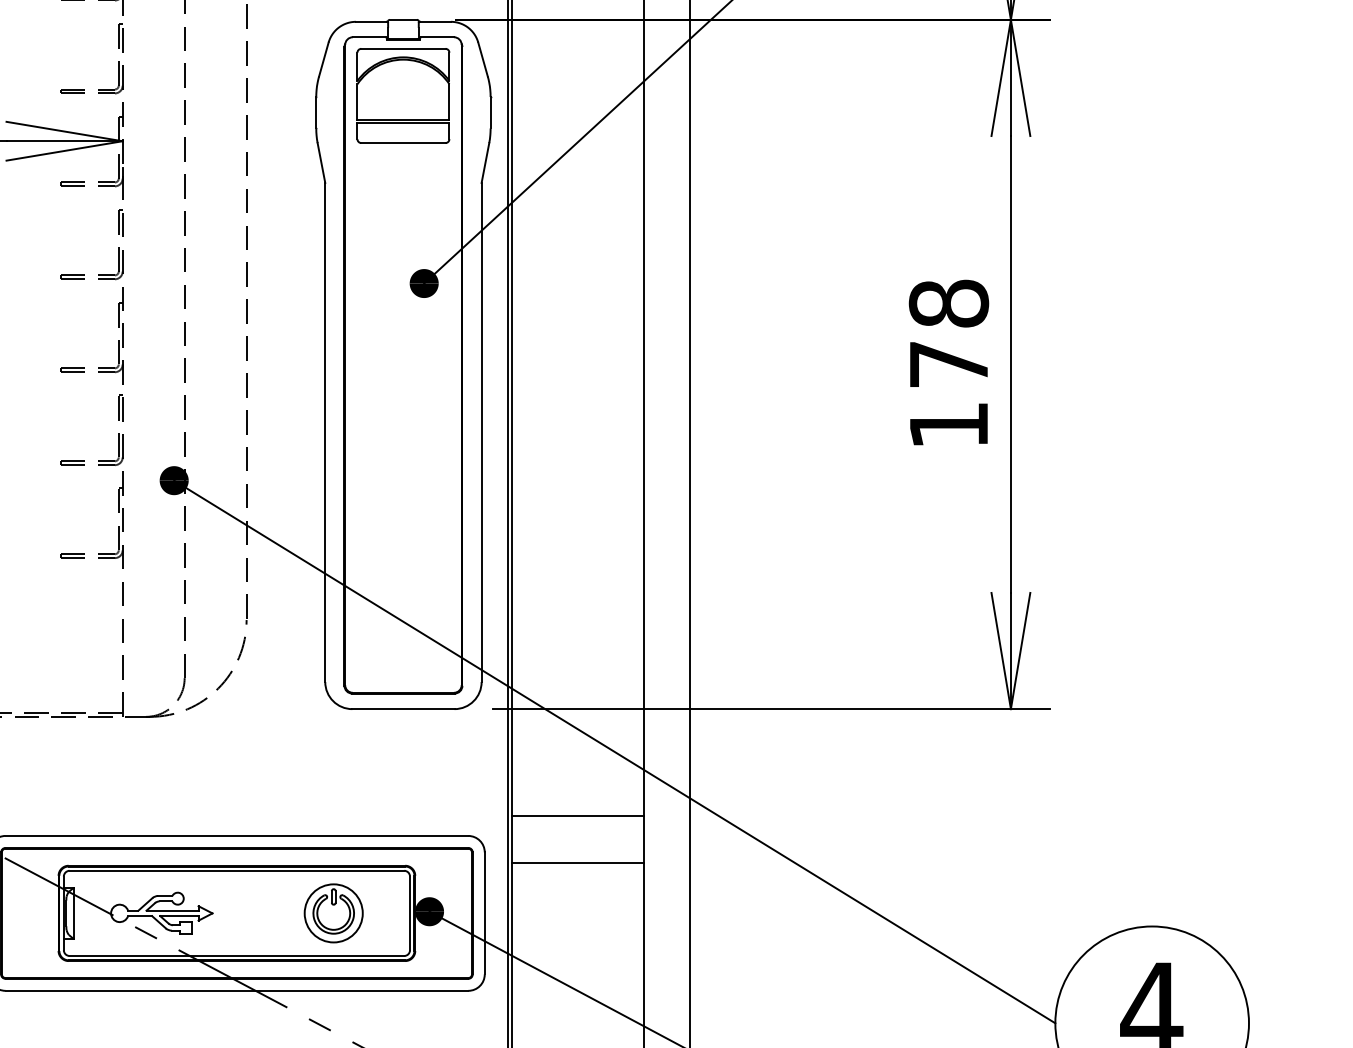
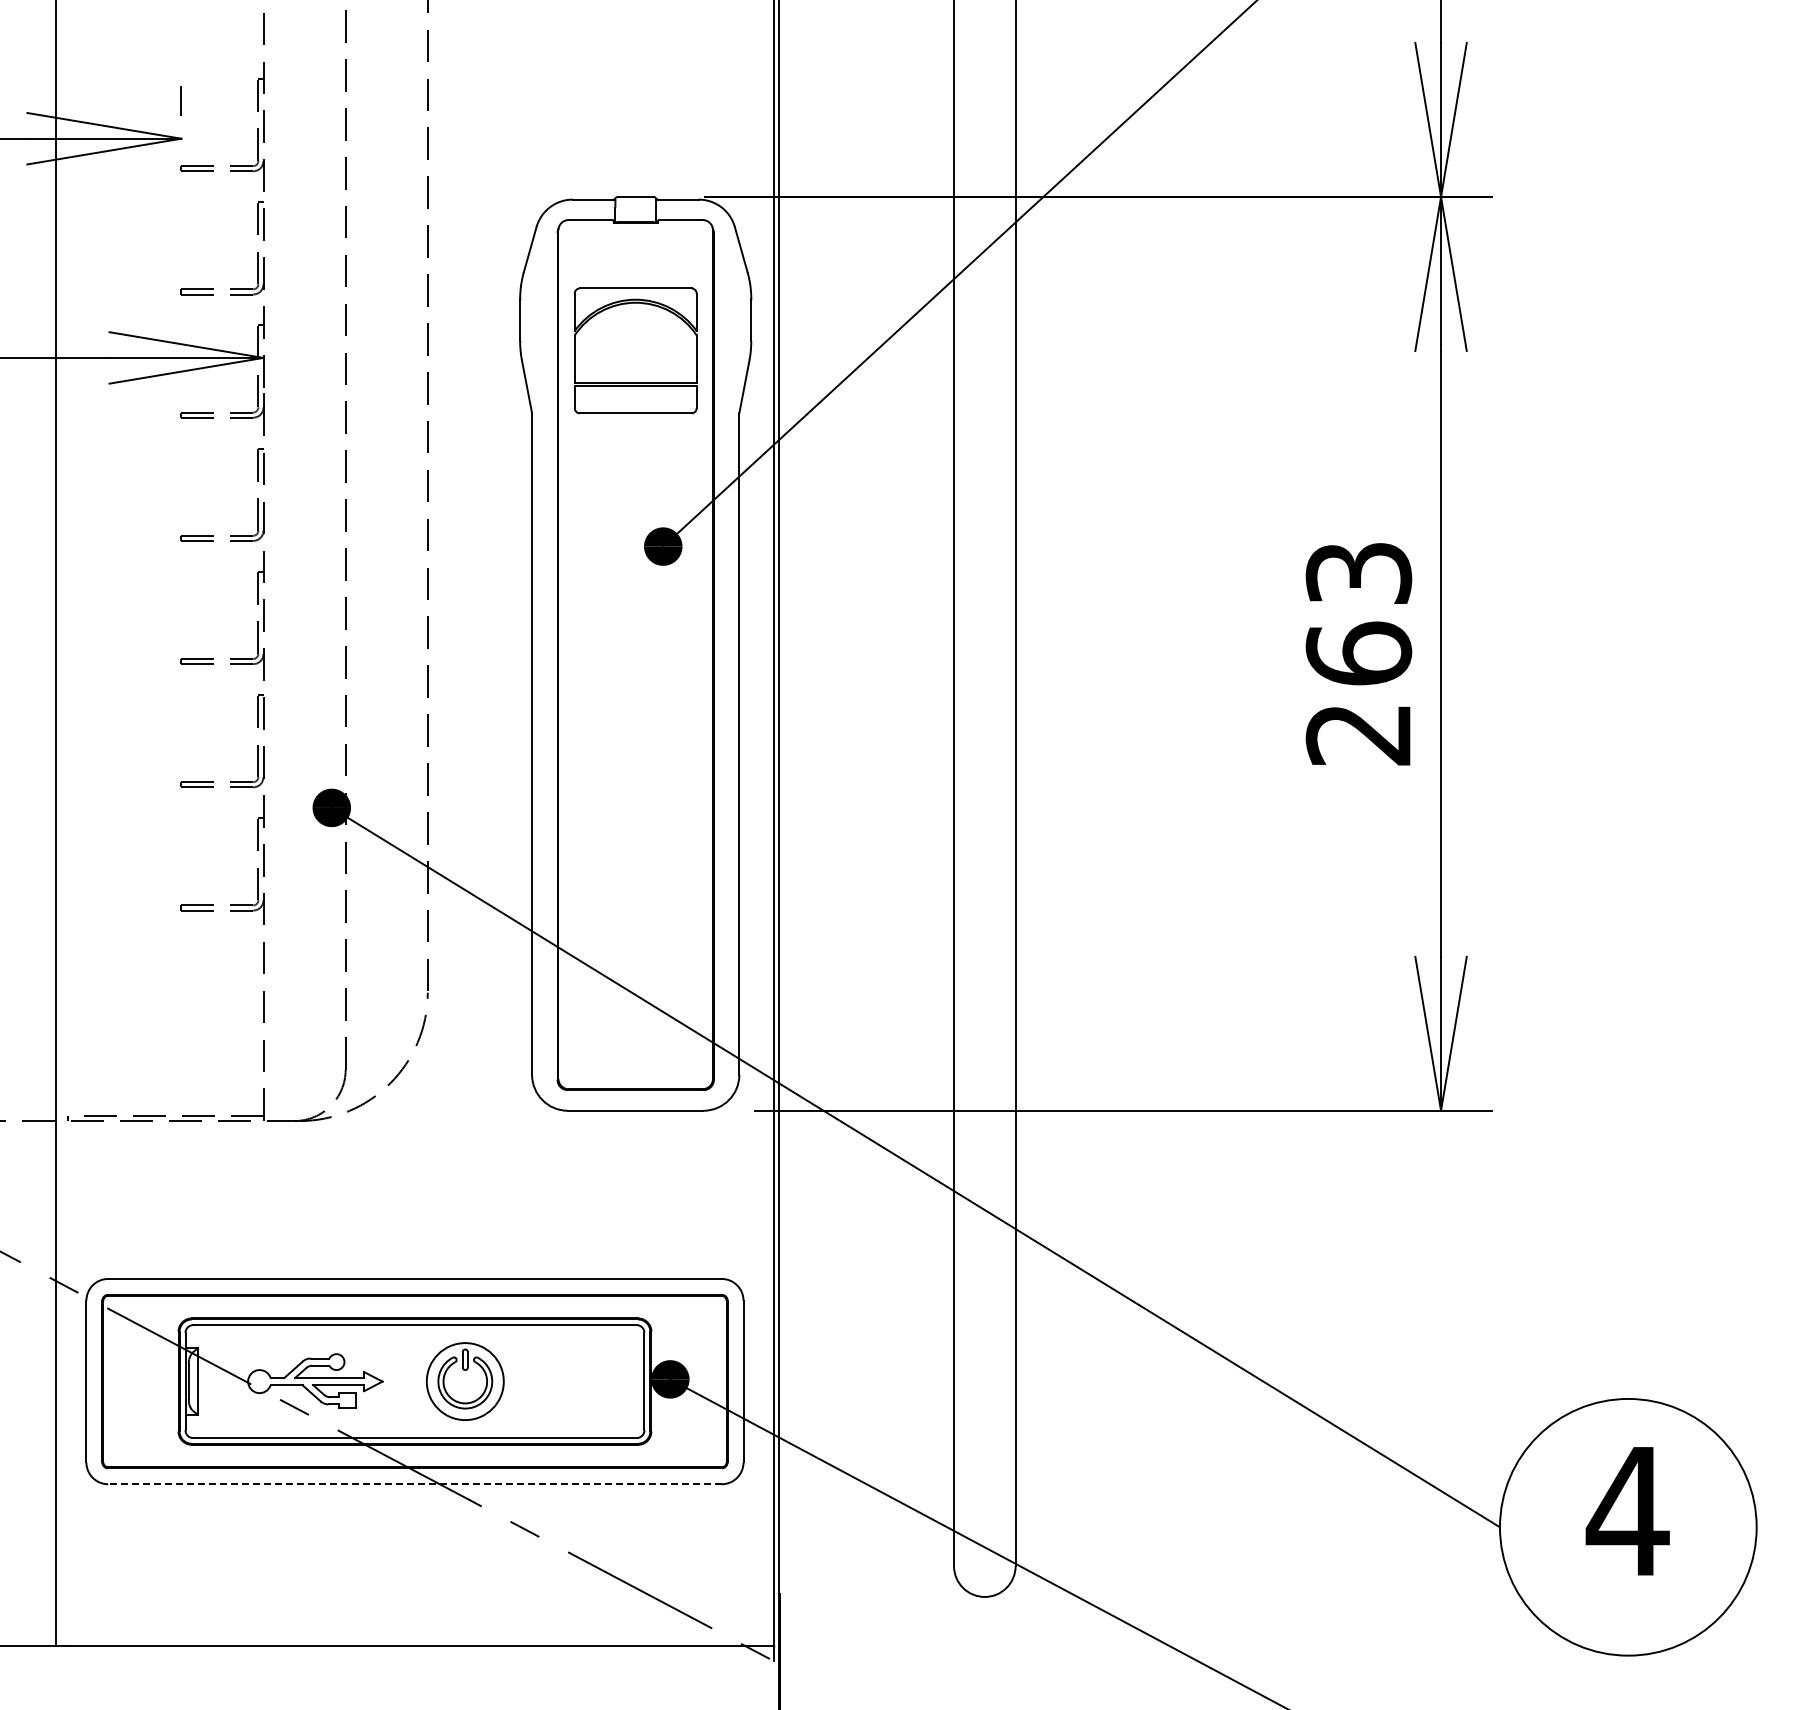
part: (403, 95) -> (635, 350), moved
text: (948, 364) -> (1358, 653), 178 -> 263
line: (577, 816) -> (866, 1253), removed
line: (577, 862) -> (866, 1314), removed
part: (333, 913) -> (464, 1381), moved
line: (236, 991) -> (414, 1484), solid -> dashed

